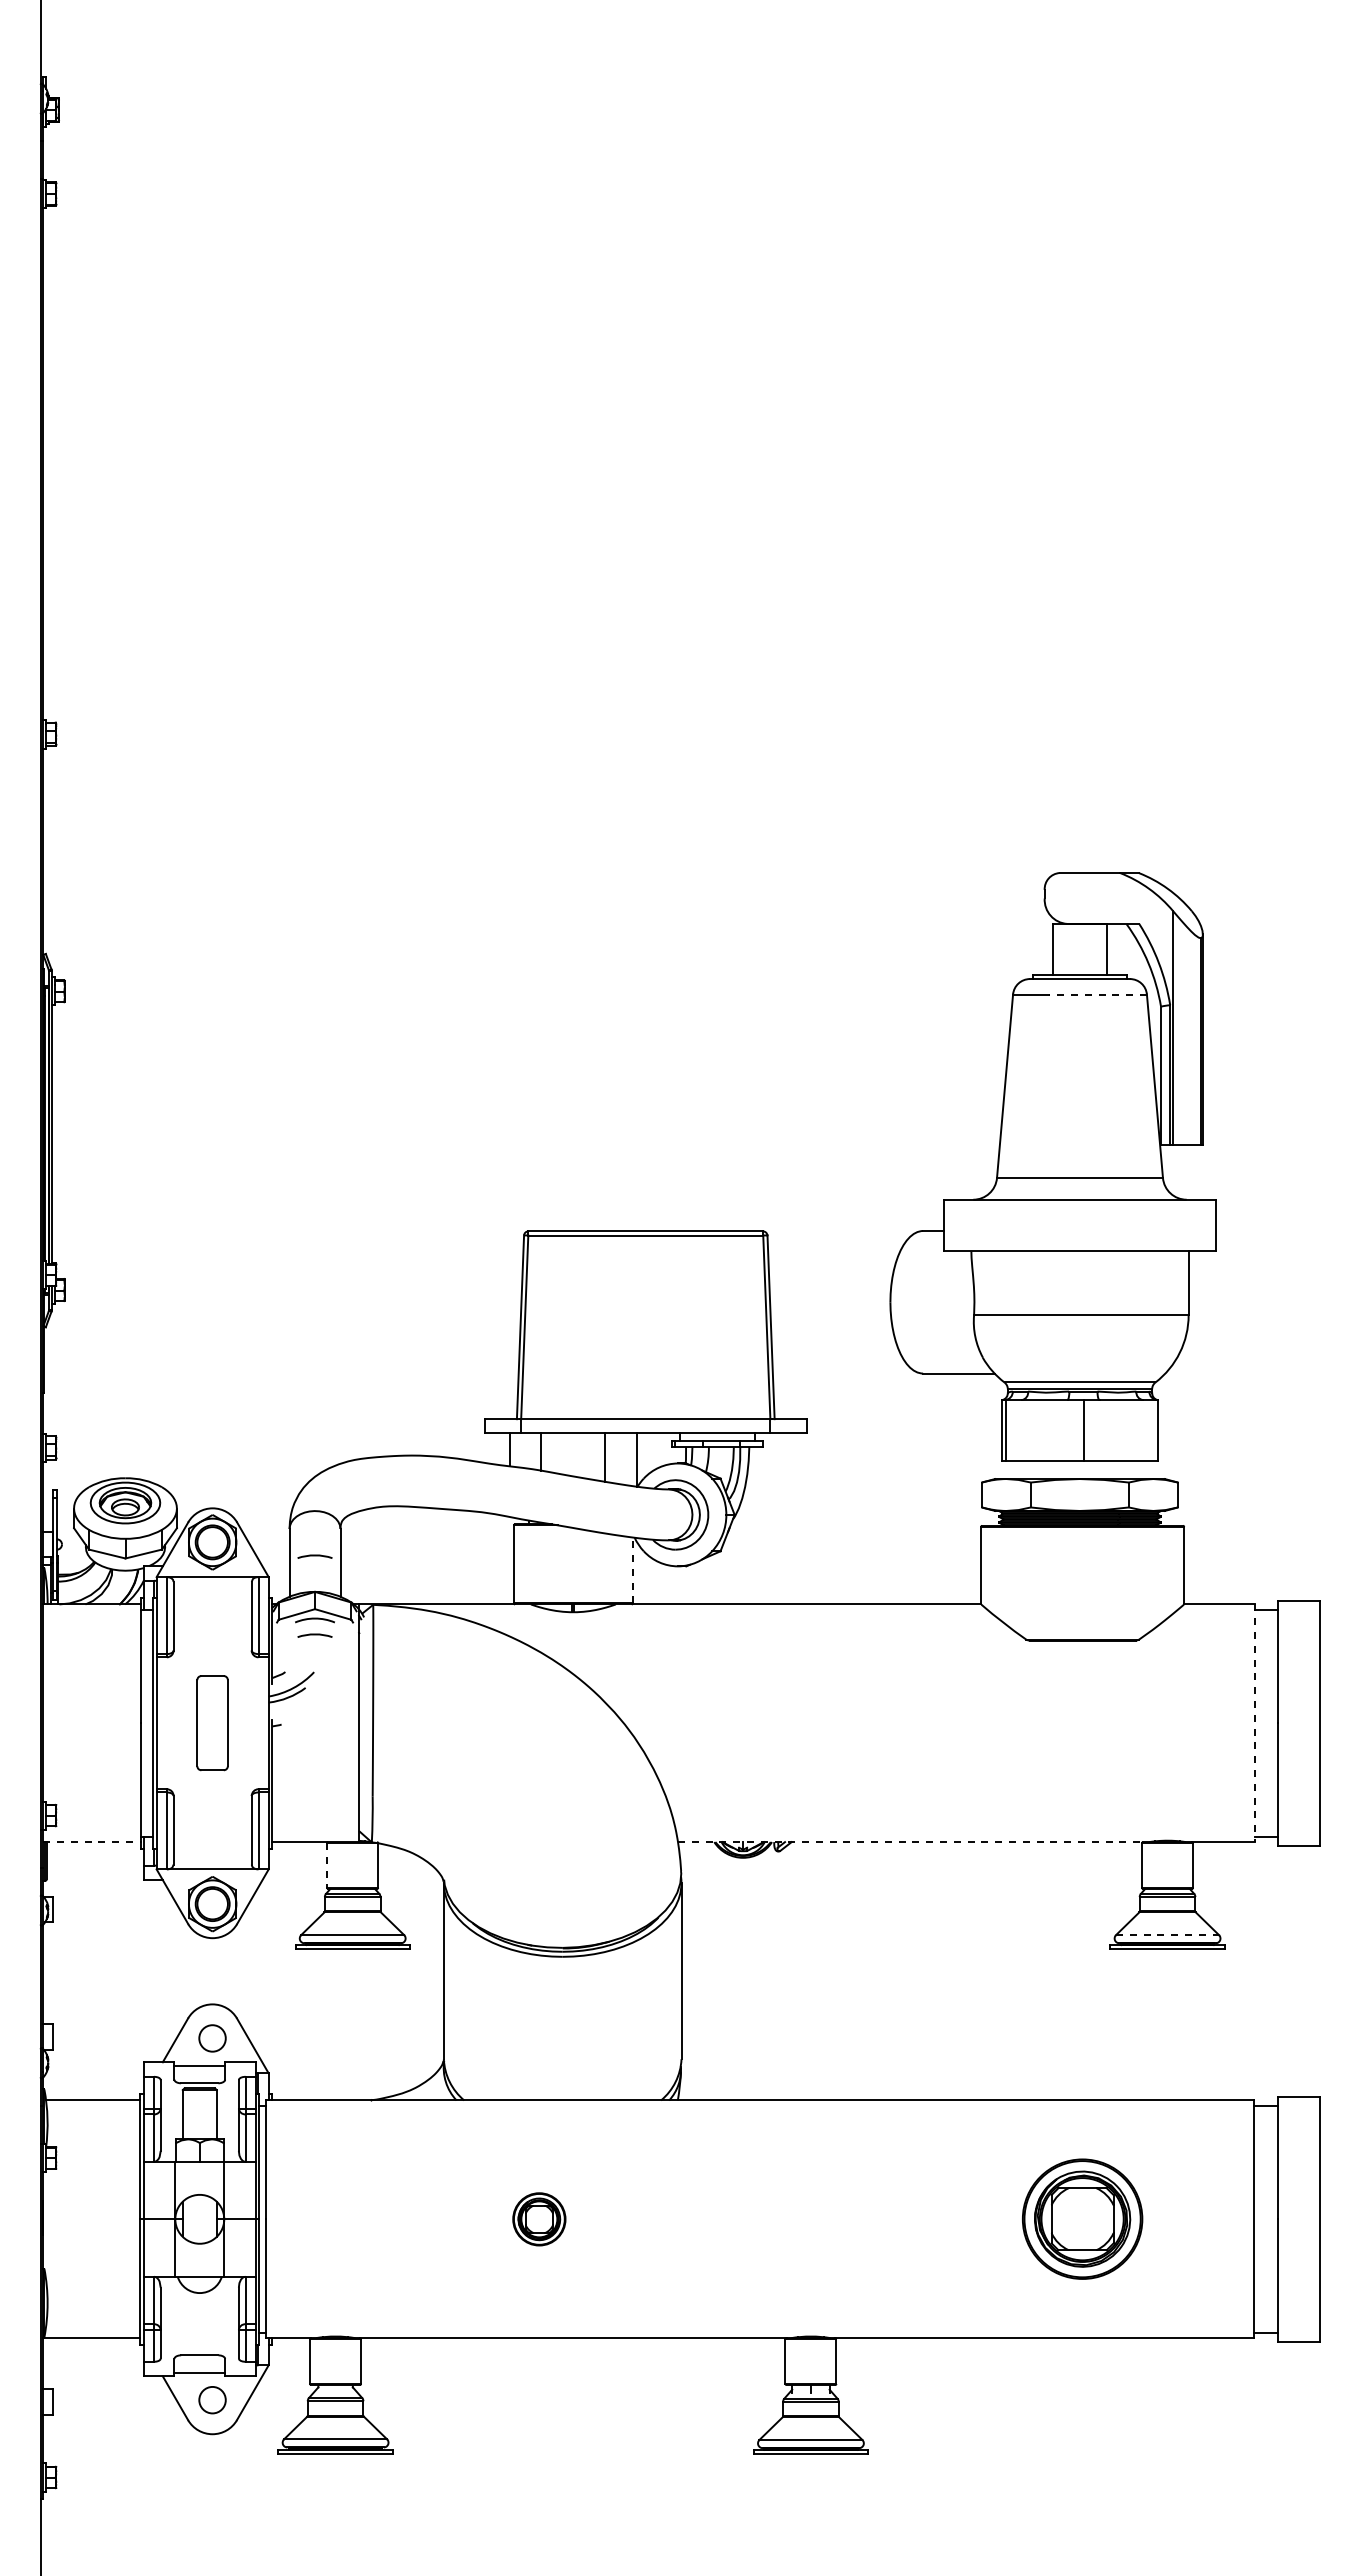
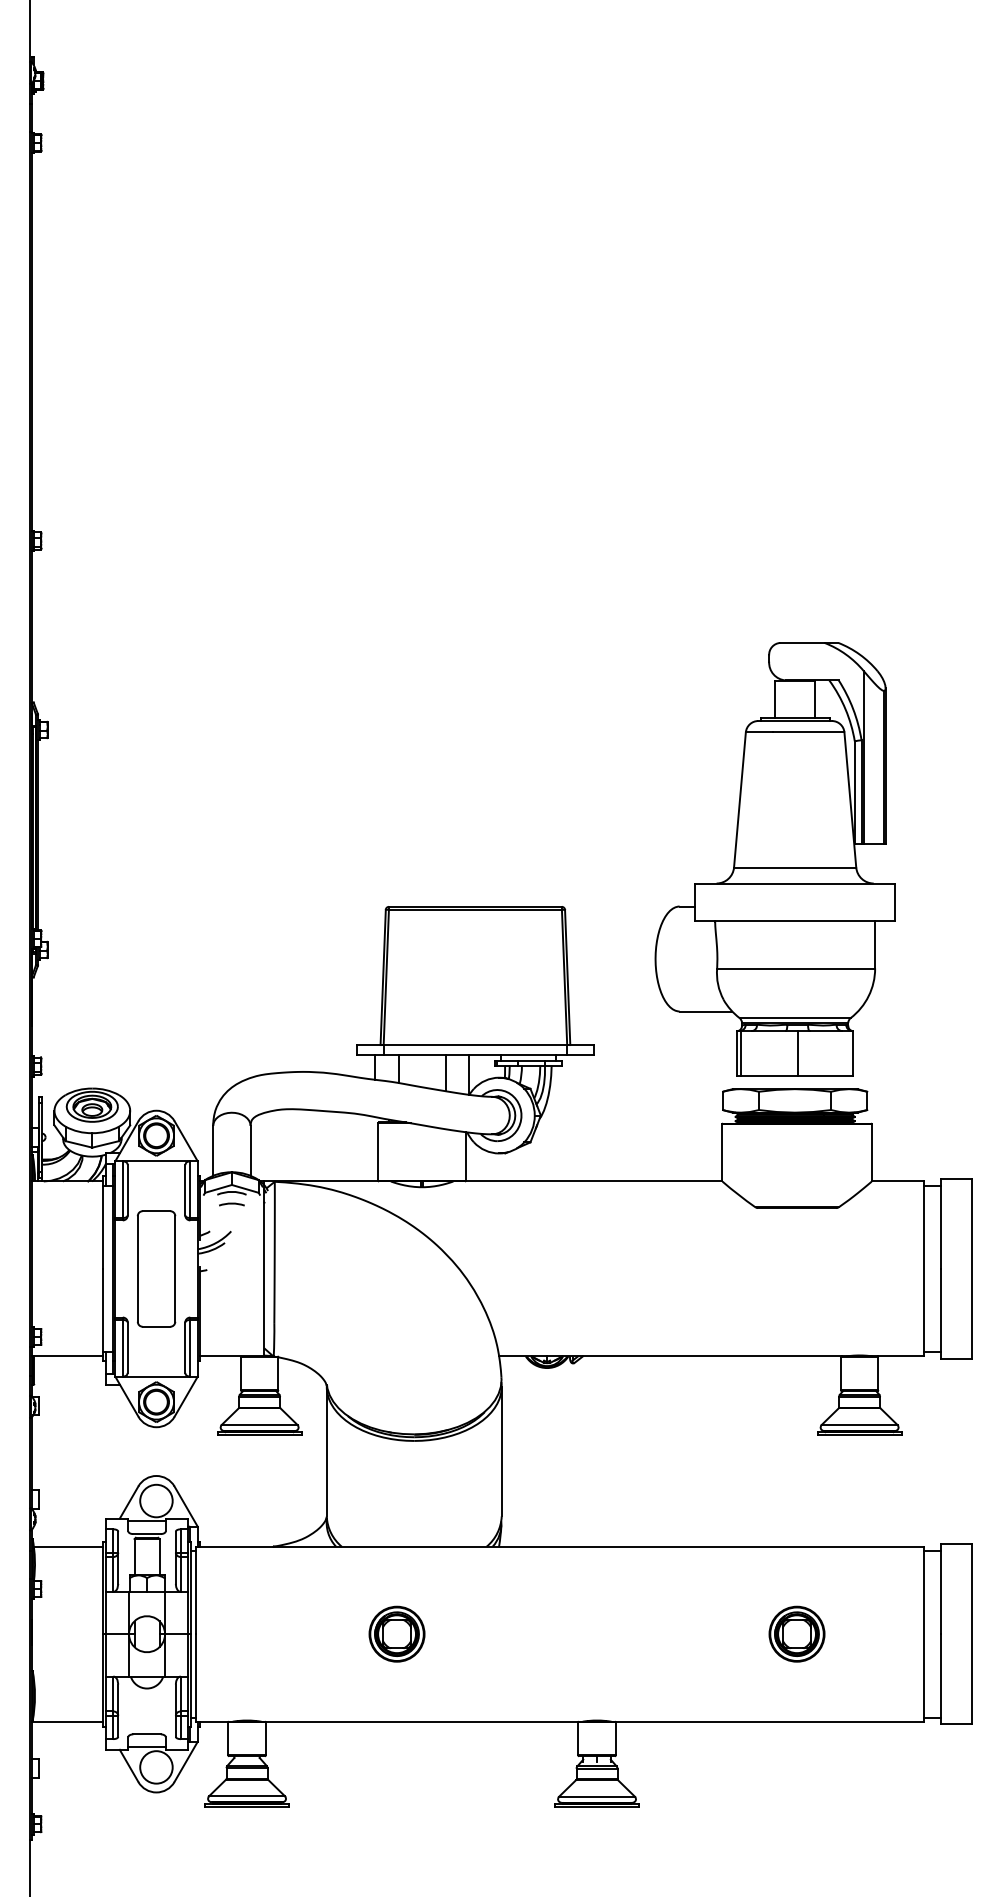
line: (1098, 994) -> (808, 732), dashed -> solid
arc: (314, 1556) -> (231, 1146), removed
line: (632, 1570) -> (465, 1156), dashed -> solid
part: (212, 1722) -> (156, 1268), size x1.67
line: (1254, 1723) -> (923, 1269), dashed -> solid
line: (91, 1842) -> (67, 1356), dashed -> solid
line: (910, 1842) -> (670, 1356), dashed -> solid
line: (327, 1866) -> (241, 1374), dashed -> solid
line: (1168, 1935) -> (860, 1425), dashed -> solid
circle: (212, 2038) -> (156, 1501), size x1.67
part: (539, 2219) -> (397, 1634), size x1.43
part: (1082, 2219) -> (796, 1634), size x0.62
circle: (212, 2400) -> (156, 1767), size x1.67

